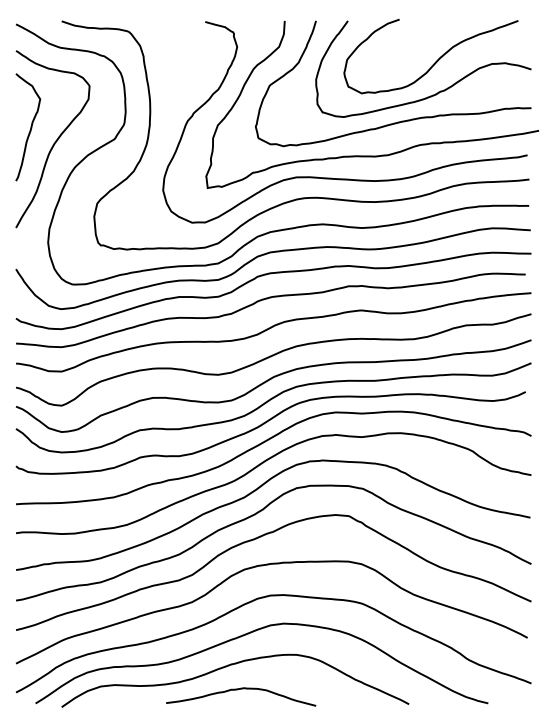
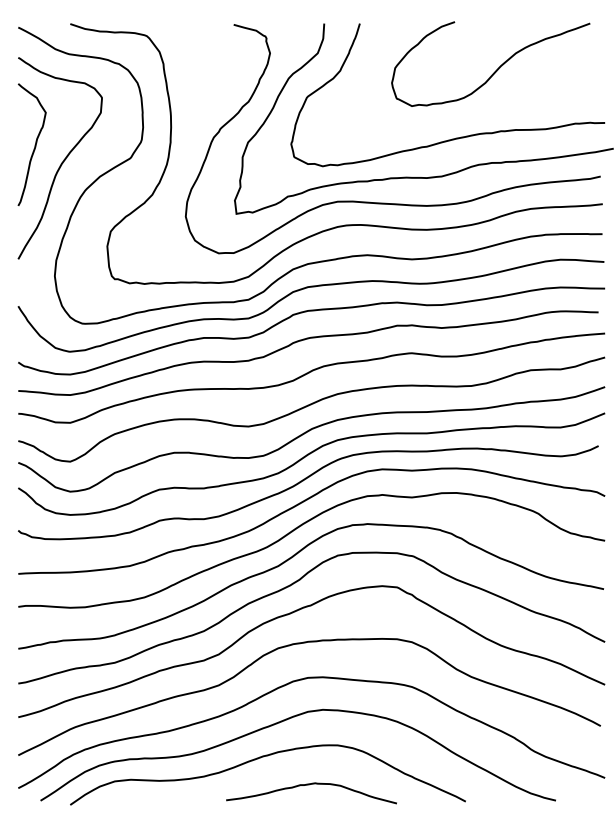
curve: (437, 91) -> (498, 104), removed
curve: (239, 690) -> (309, 785), moved

